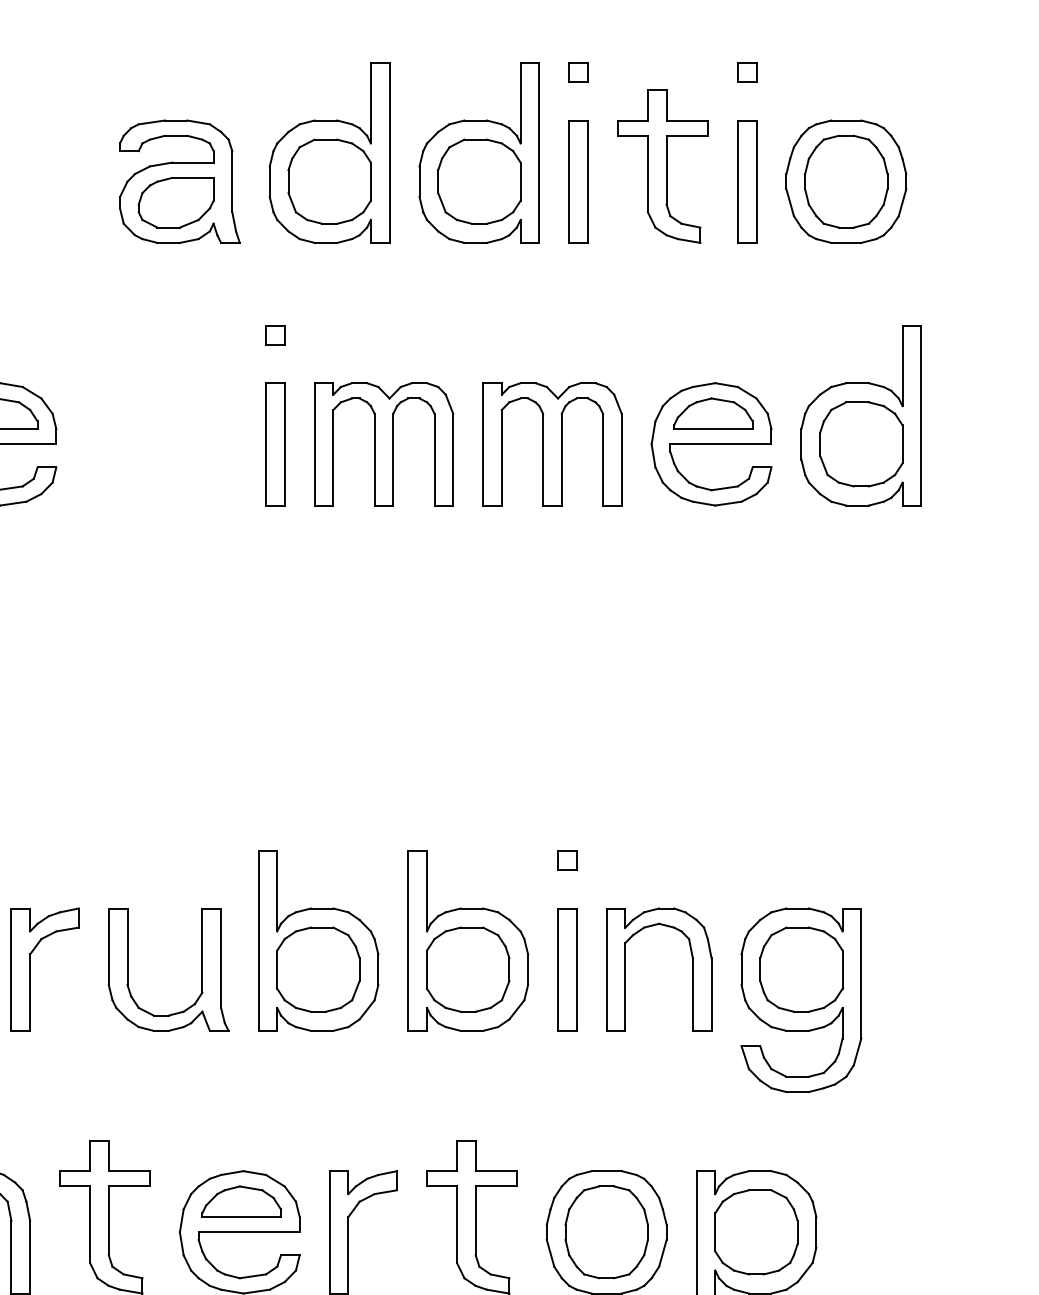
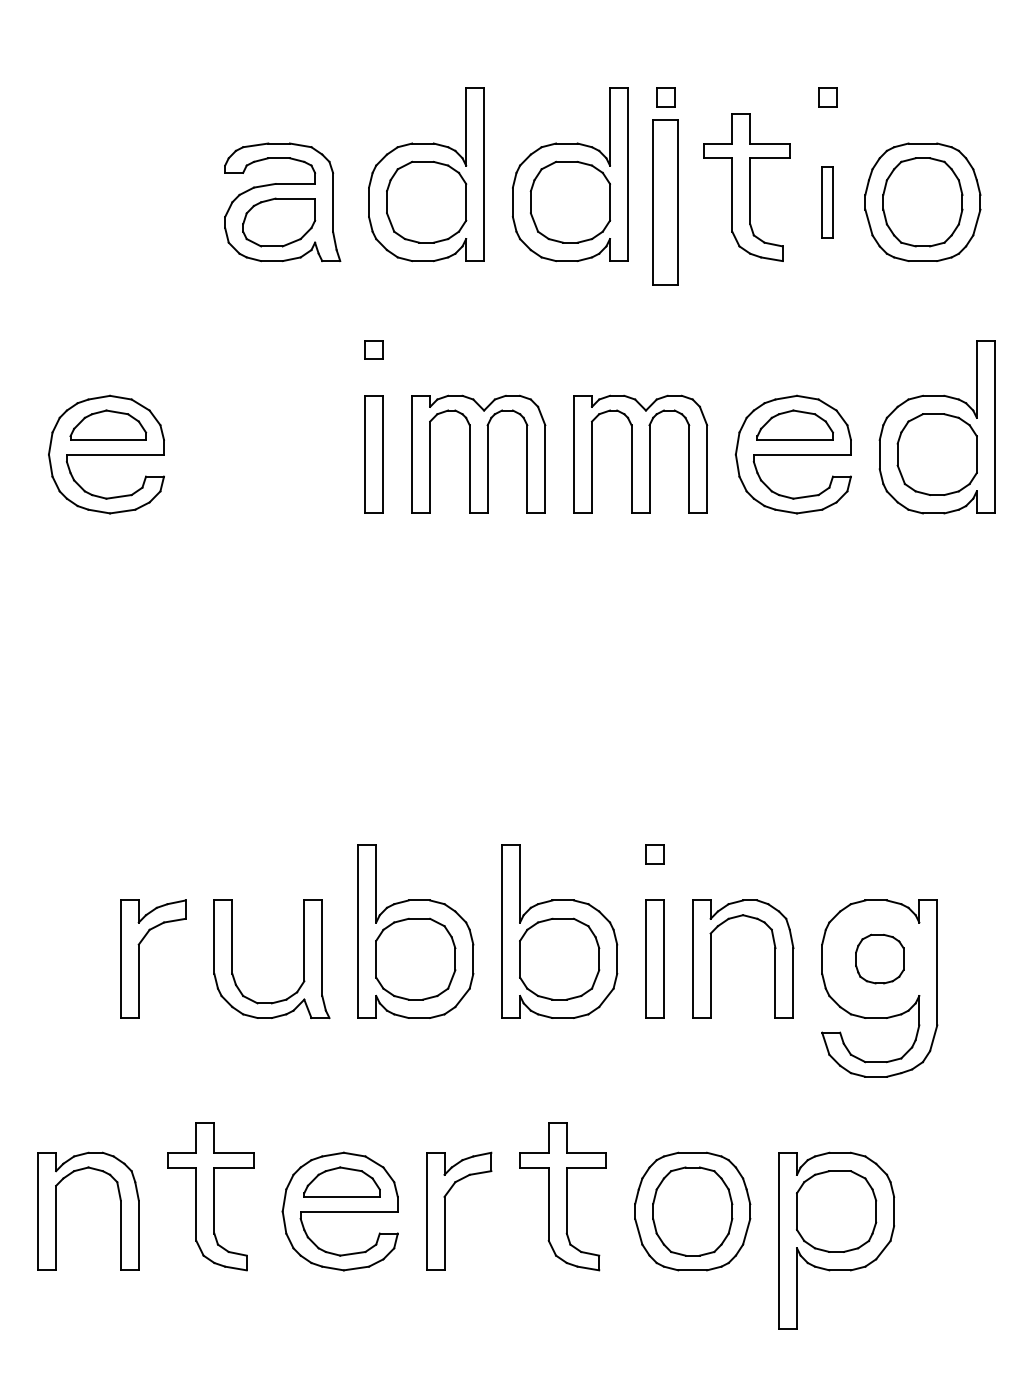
part: (578, 181) -> (665, 202), size x1.4
part: (747, 181) -> (827, 202), size x0.6
part: (801, 968) -> (879, 958), size x0.6

